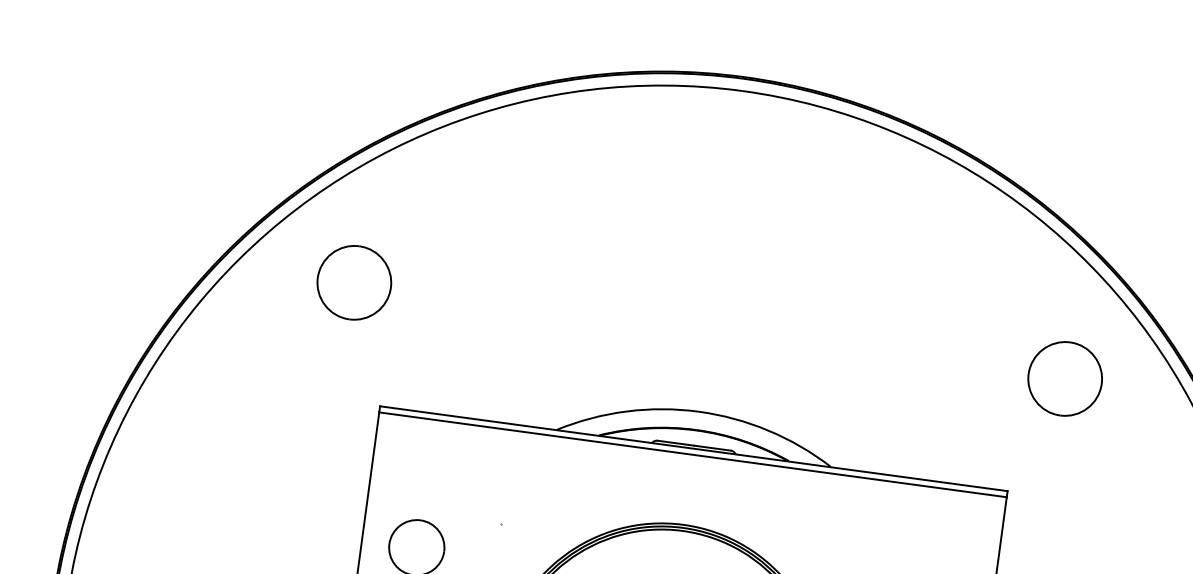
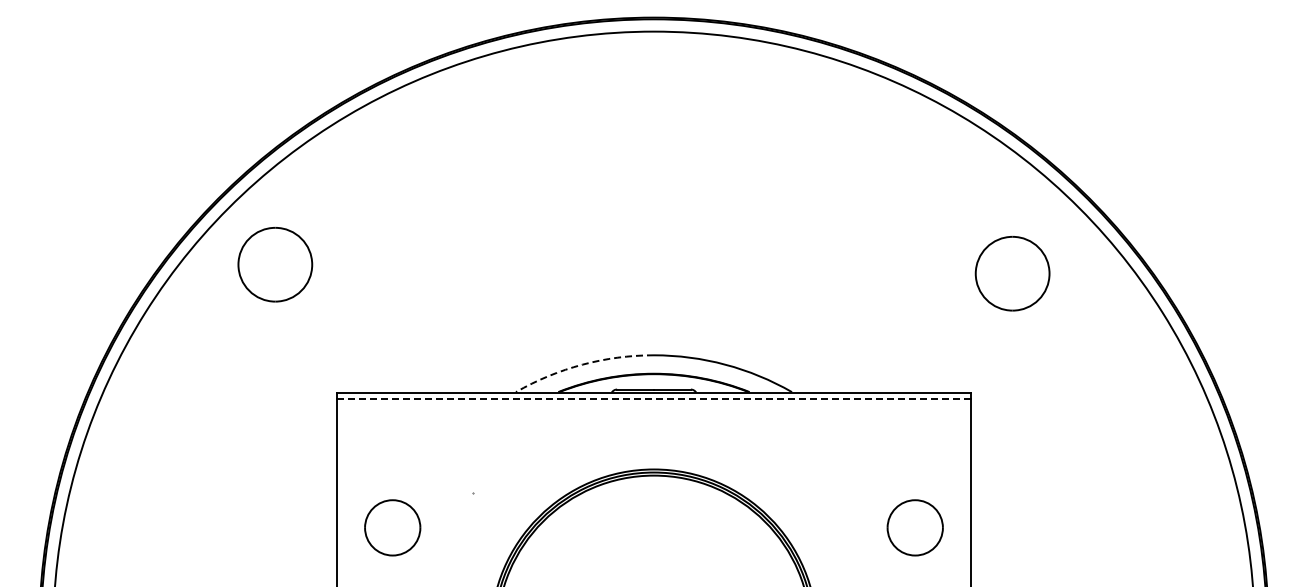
part: (354, 282) -> (275, 264), moved
arc: (626, 411) -> (582, 364), solid -> dashed
line: (692, 454) -> (653, 398), solid -> dashed

